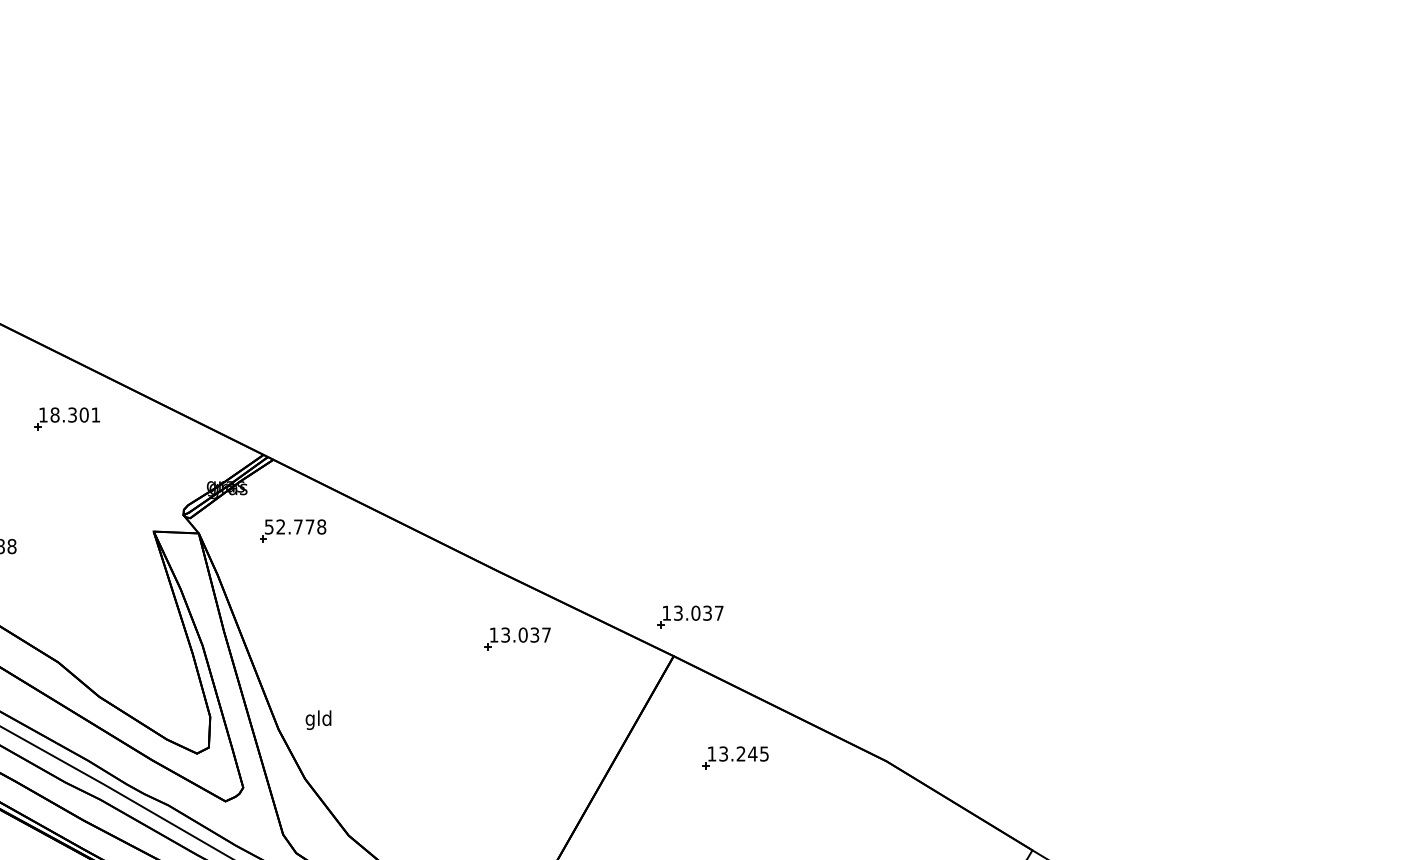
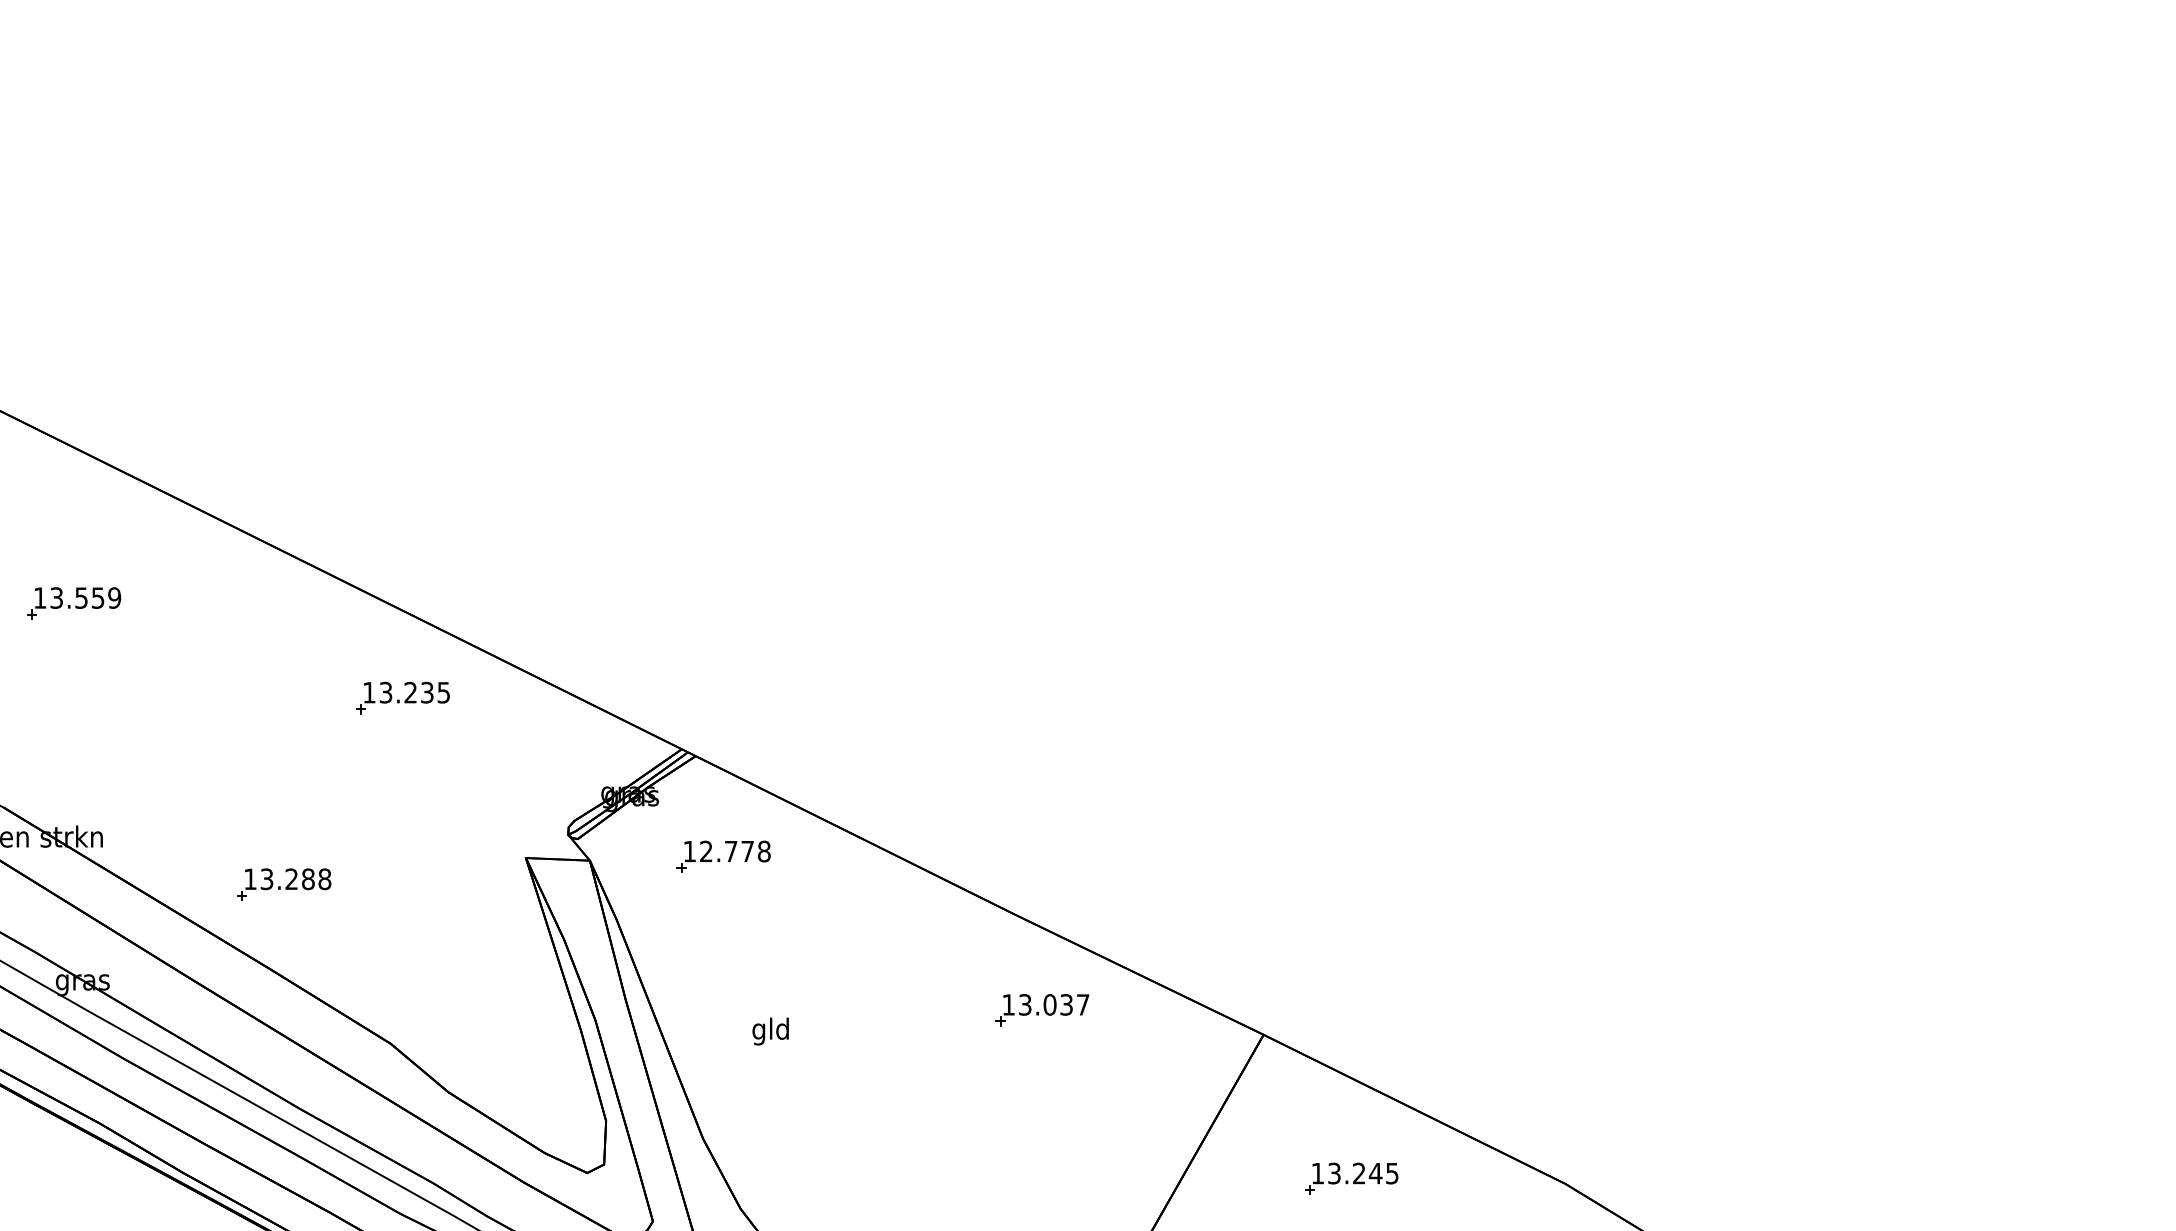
text: (75, 414) -> (414, 692), 18.301 -> 13.235
text: (269, 526) -> (689, 851), 52.778 -> 12.778
part: (690, 617) -> (1287, 979), removed
text: (318, 720) -> (770, 1031), moved

